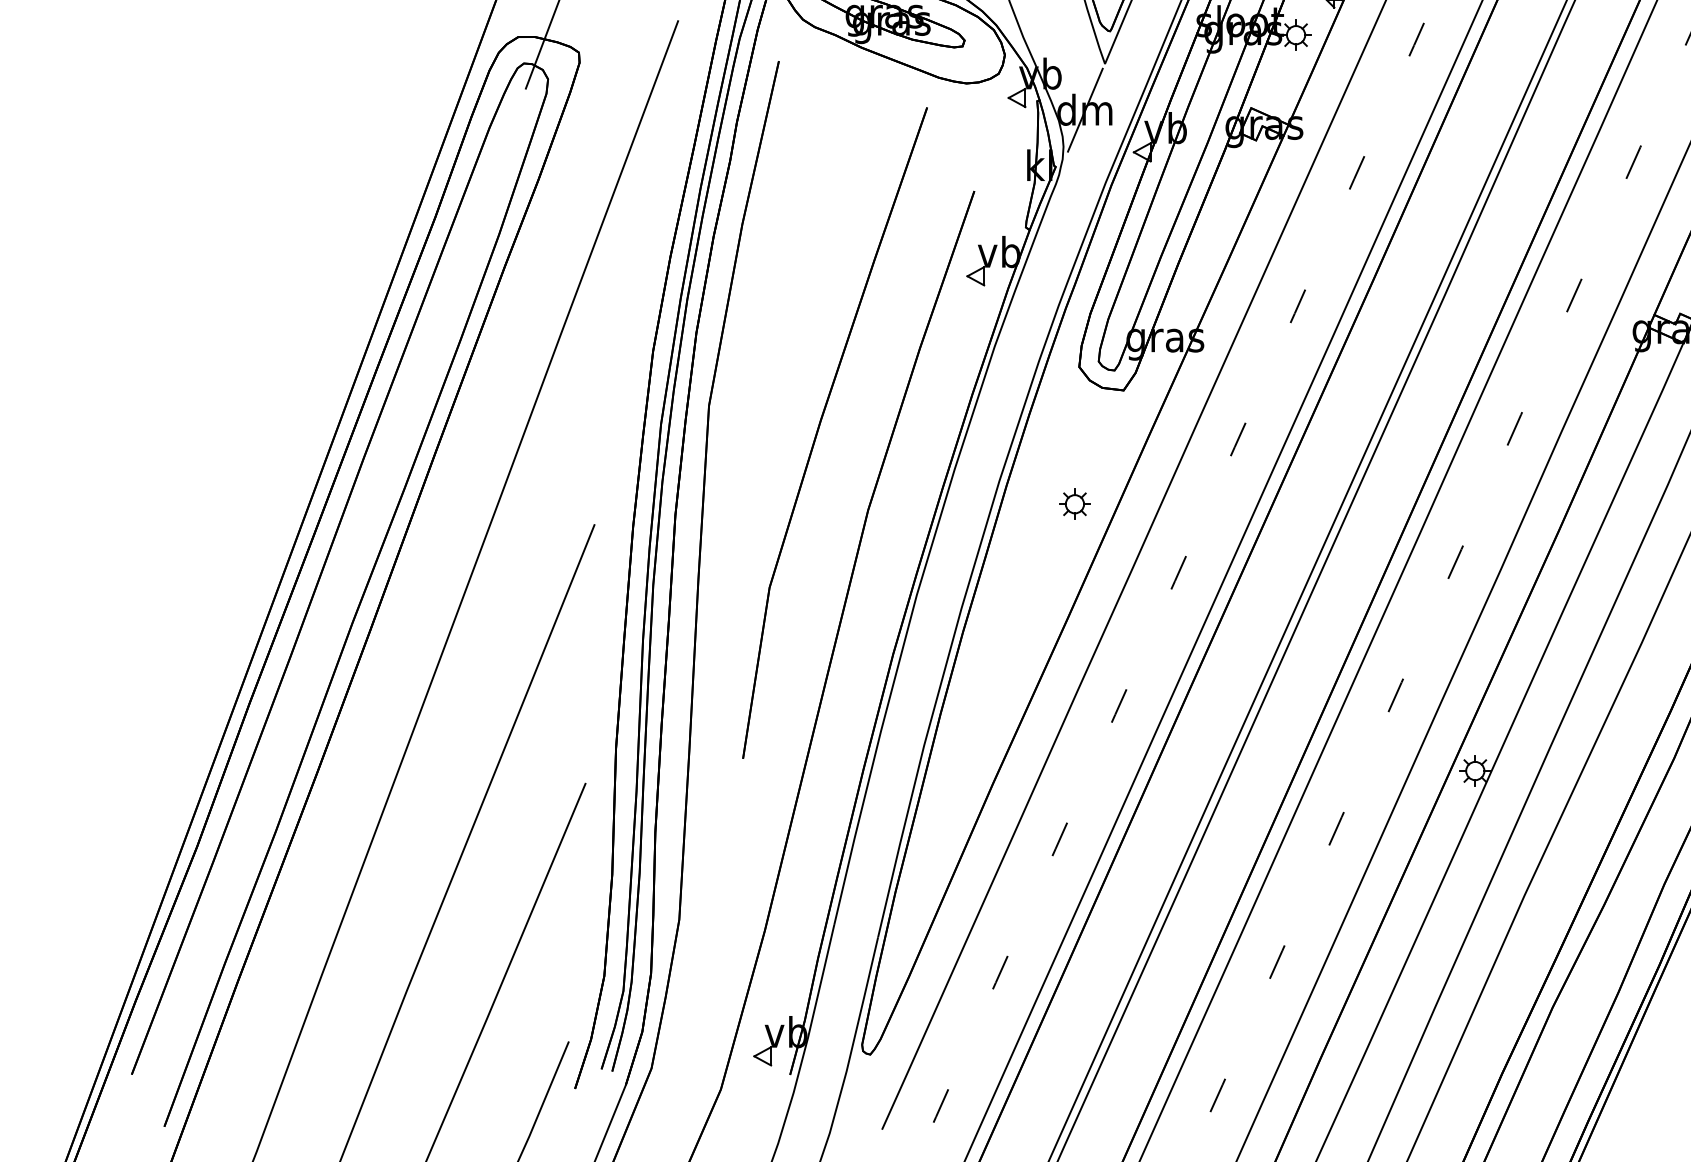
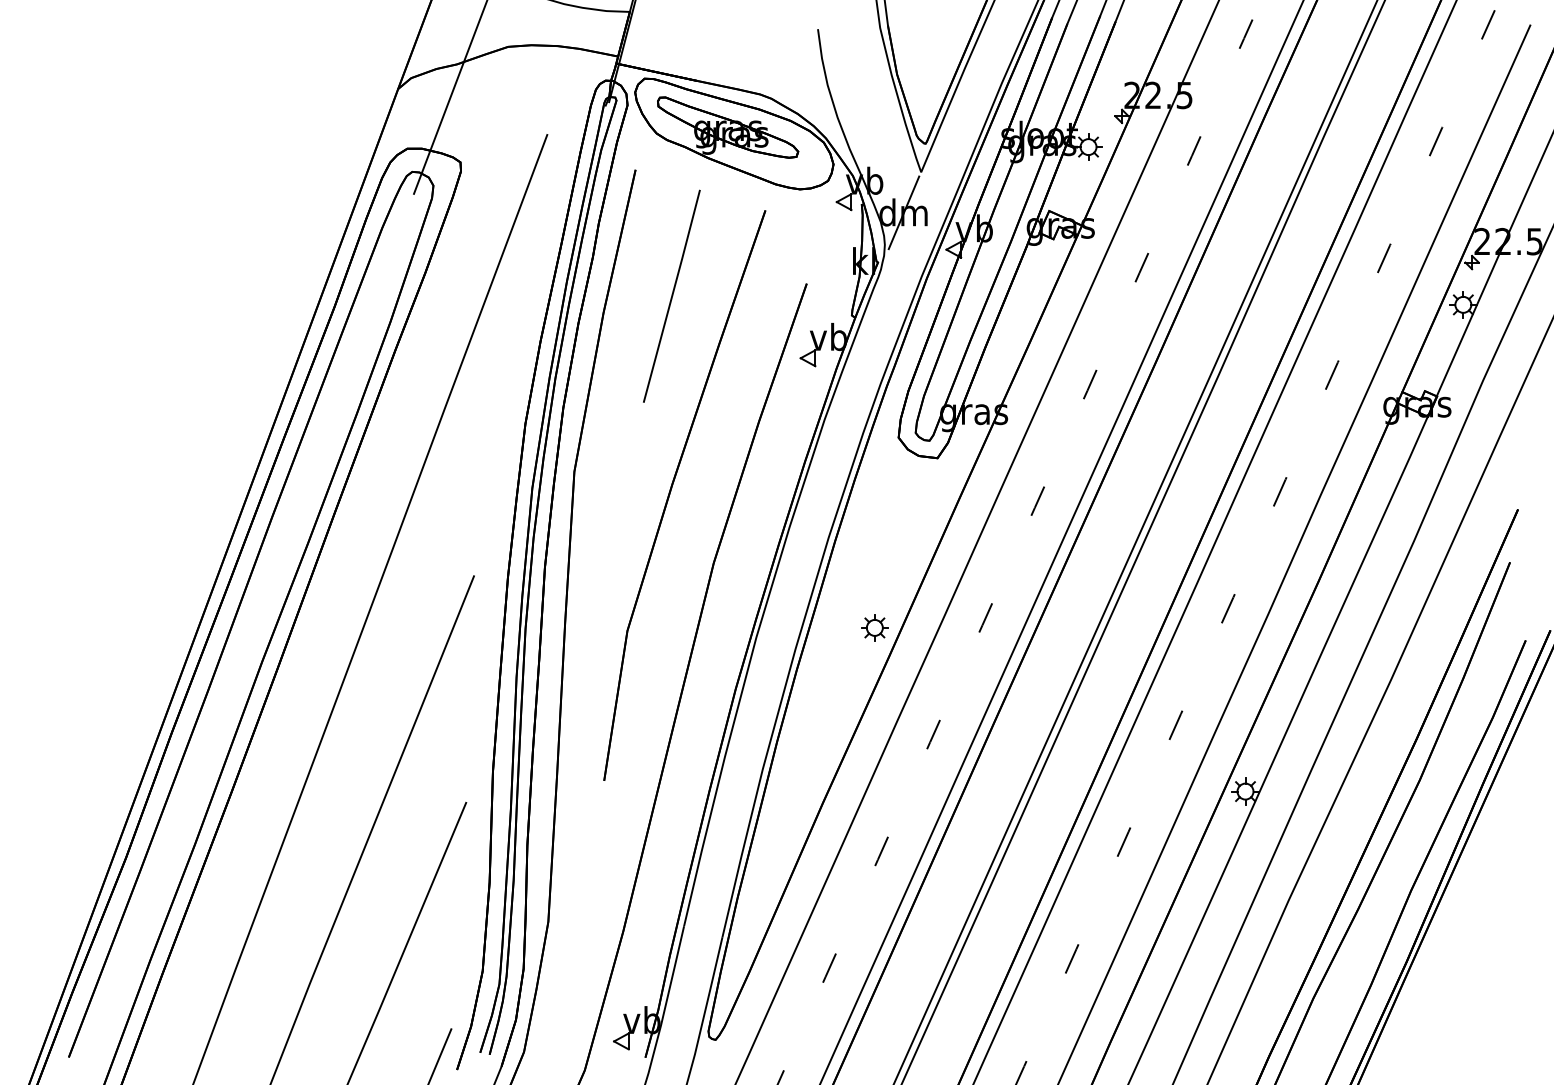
line: (819, 204) -> (671, 295), added
part: (1074, 503) -> (874, 627), moved

